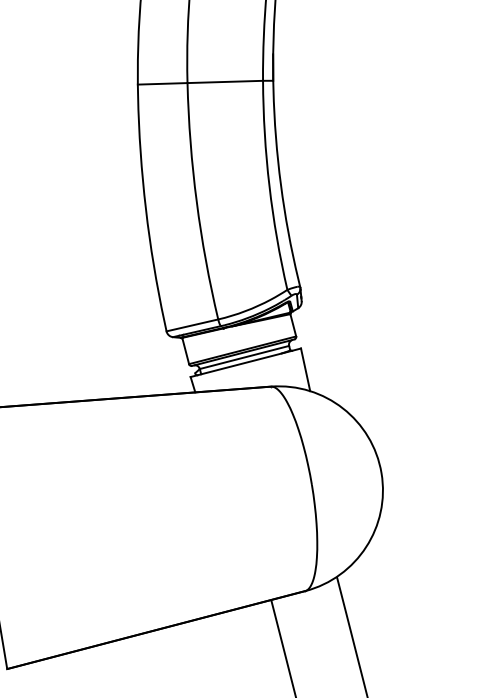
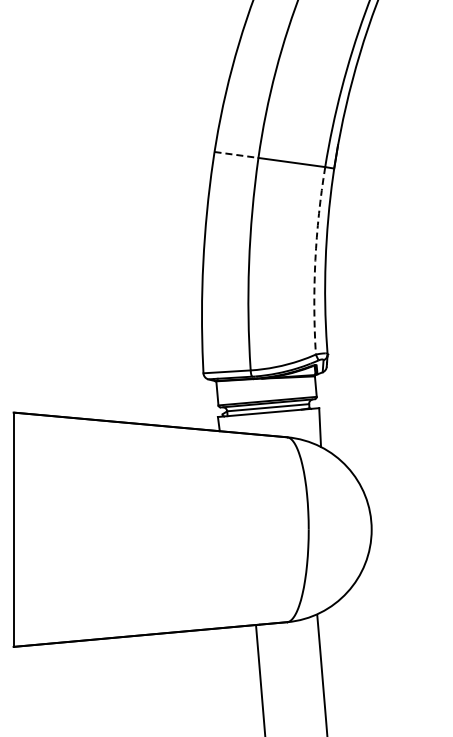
line: (162, 84) -> (236, 155), solid -> dashed
arc: (269, 185) -> (315, 260), solid -> dashed

